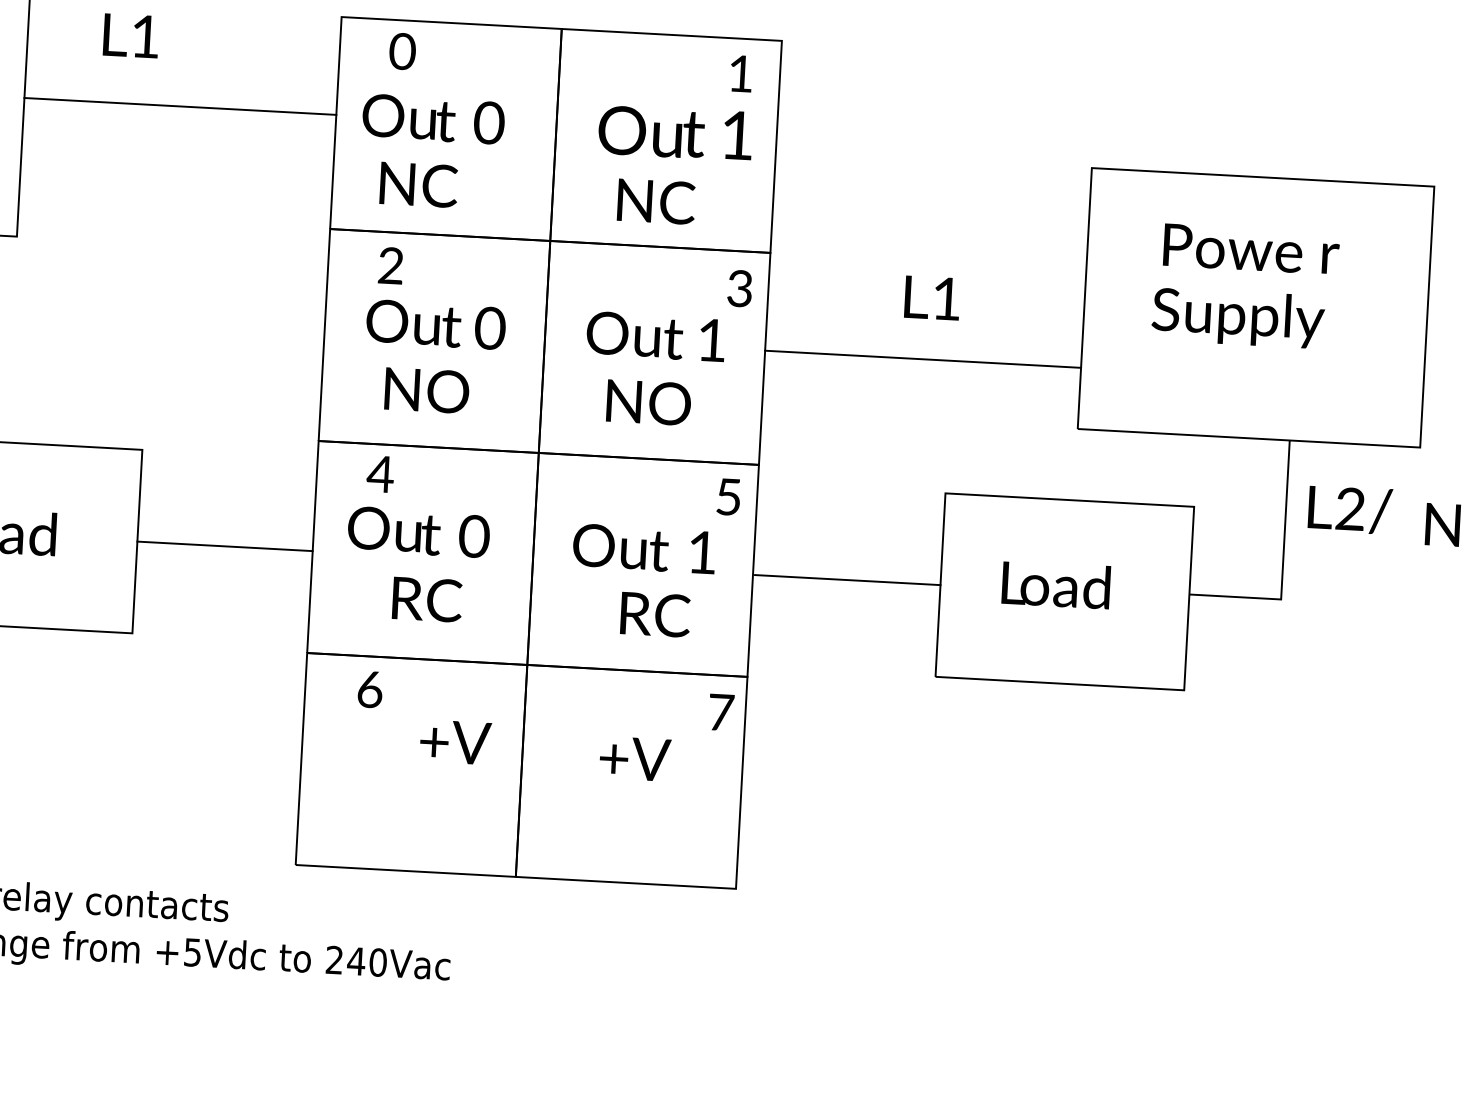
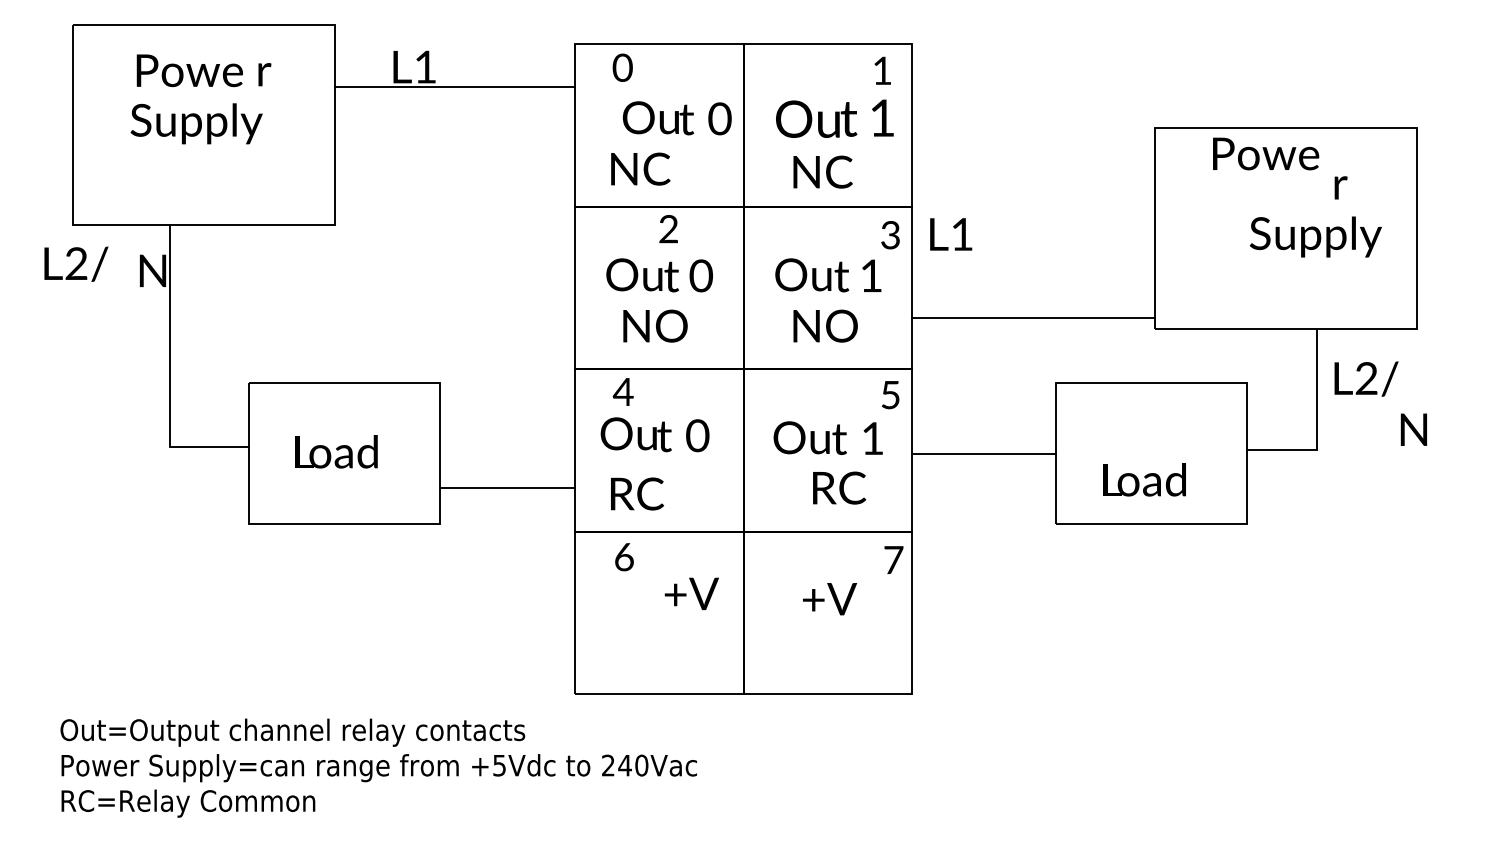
line: (179, 107) -> (454, 87), moved
text: (432, 119) -> (676, 118), moved
text: (1233, 247) -> (1266, 153), moved
text: (390, 266) -> (668, 229), moved
text: (932, 298) -> (951, 234), moved
text: (1237, 317) -> (1315, 236), moved
line: (923, 359) -> (1033, 317), moved
text: (1442, 524) -> (1413, 429), moved
line: (225, 546) -> (507, 487), moved
text: (1055, 584) -> (1144, 479), moved
text: (427, 599) -> (637, 493), moved

